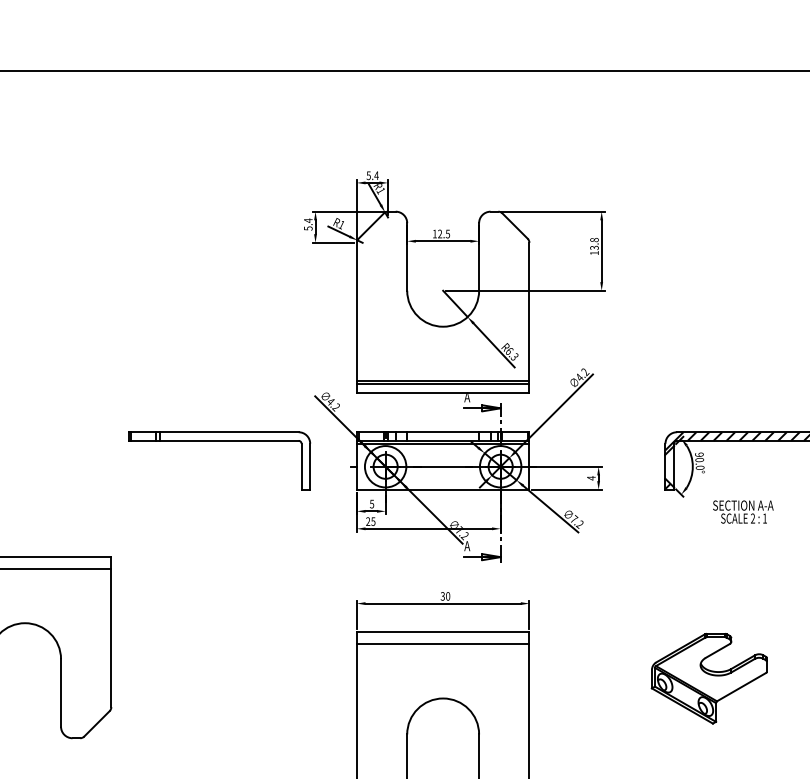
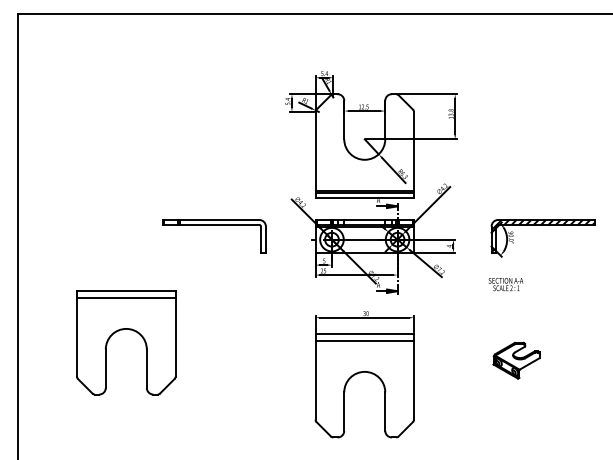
part: (220, 441) -> (214, 225), moved
text: (742, 512) -> (505, 284), moved
part: (709, 678) -> (516, 360), size x0.7

